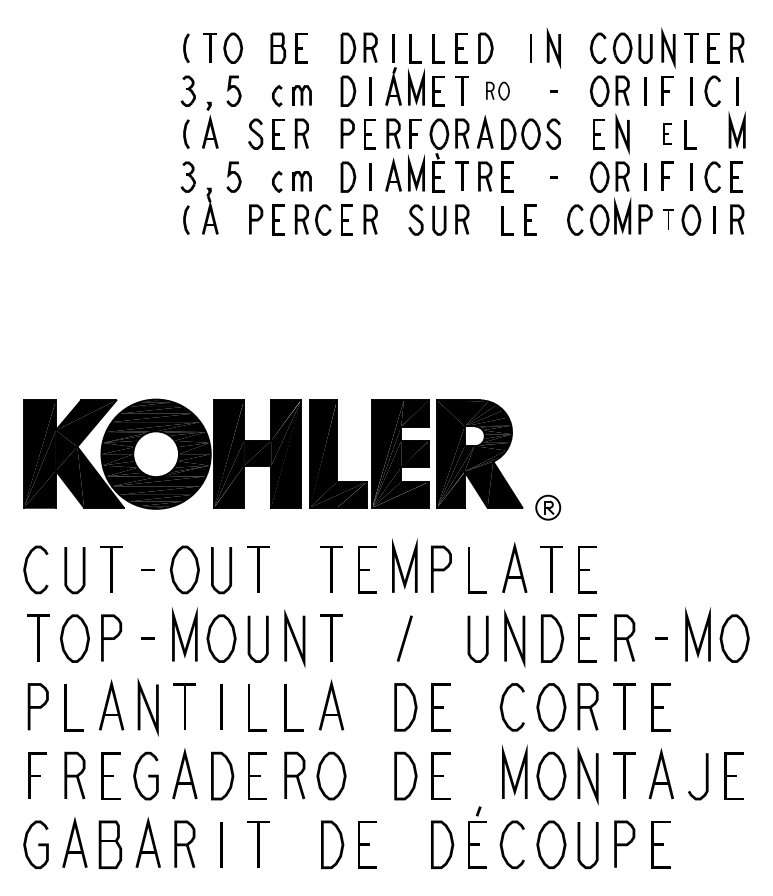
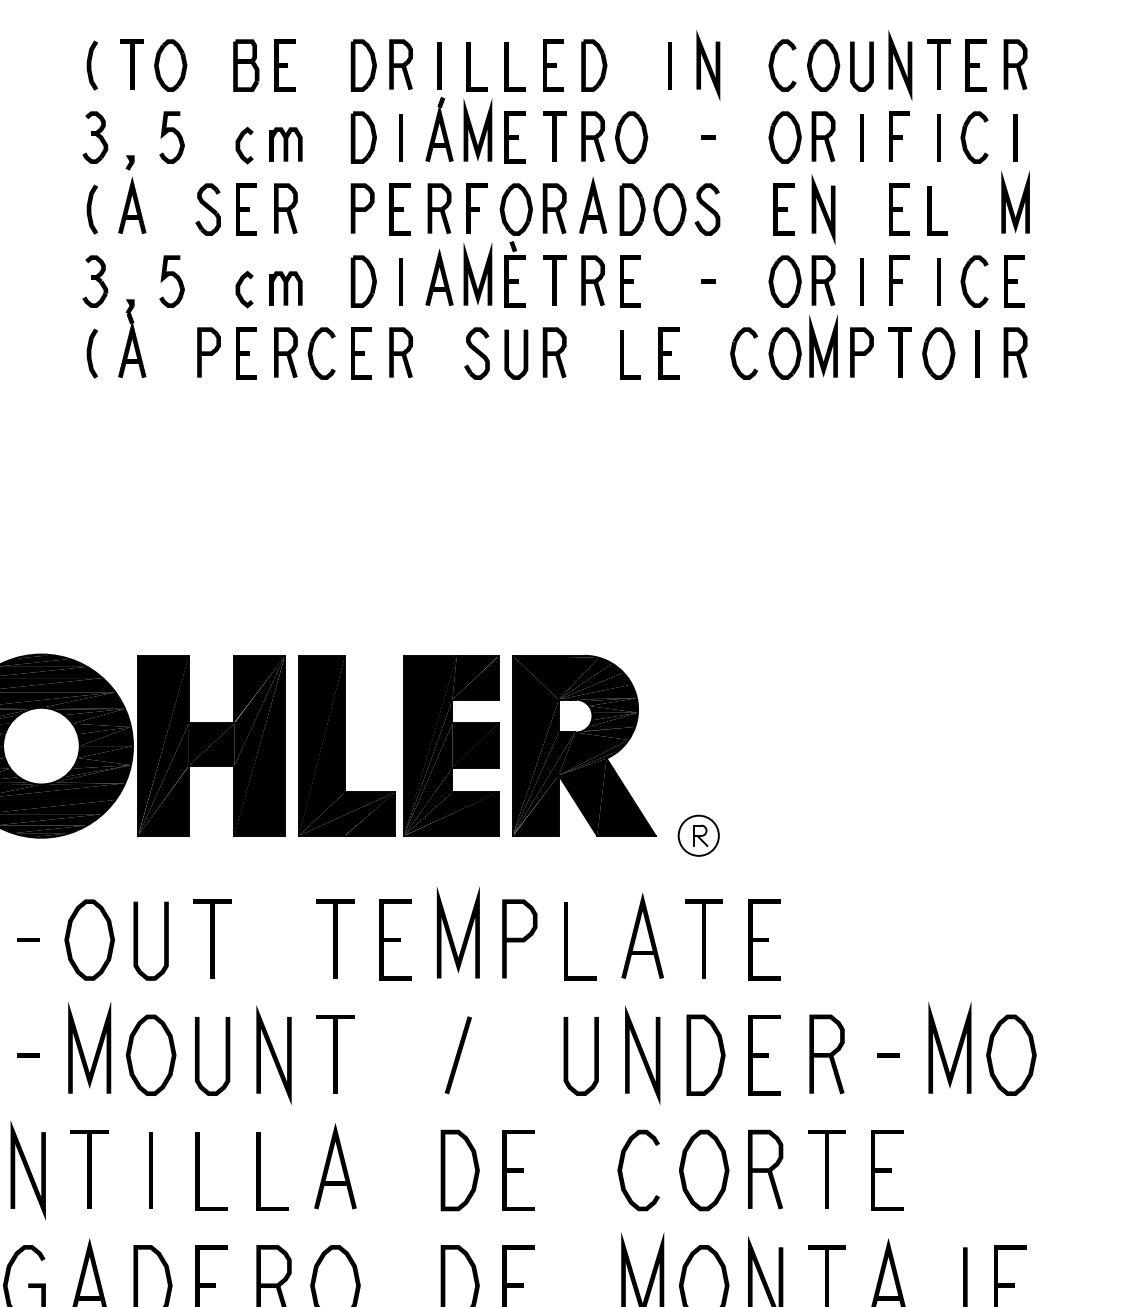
part: (497, 90) -> (613, 136), size x1.67
part: (667, 134) -> (898, 210), size x1.43
part: (668, 218) -> (900, 350), size x1.43

